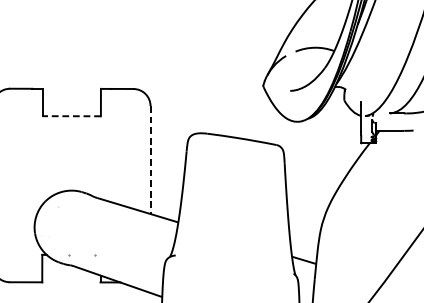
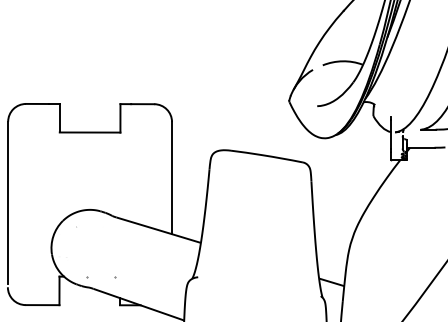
line: (71, 116) -> (89, 132), dashed -> solid
line: (151, 160) -> (172, 178), dashed -> solid

